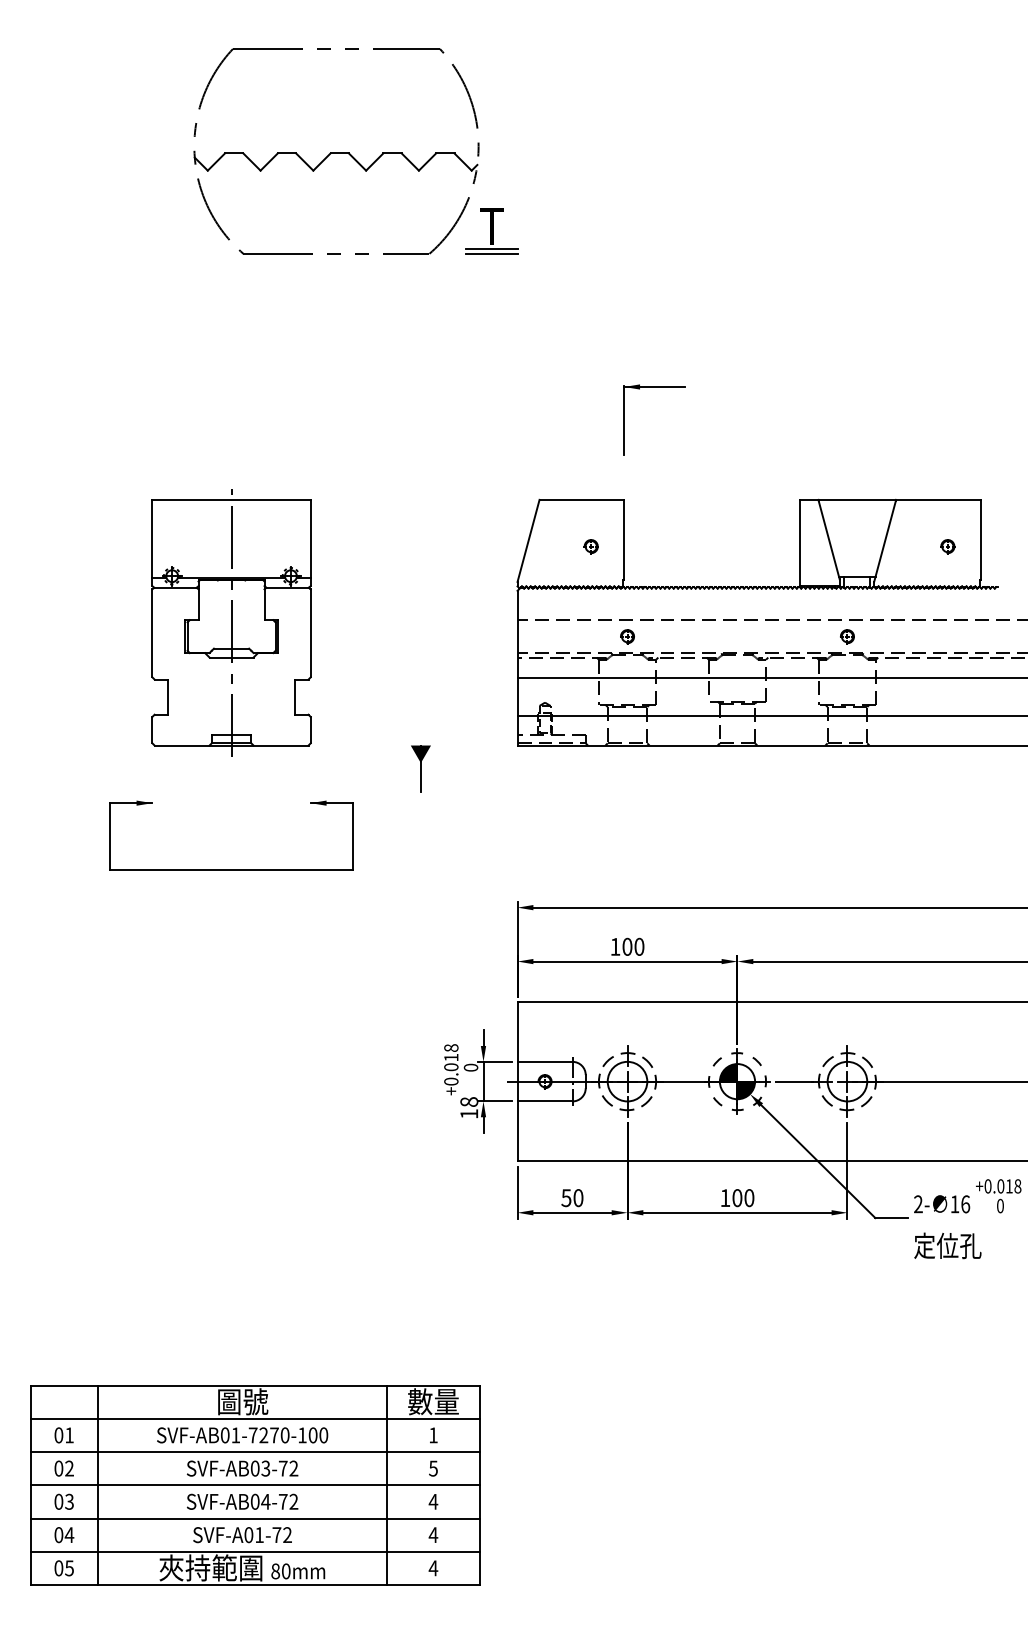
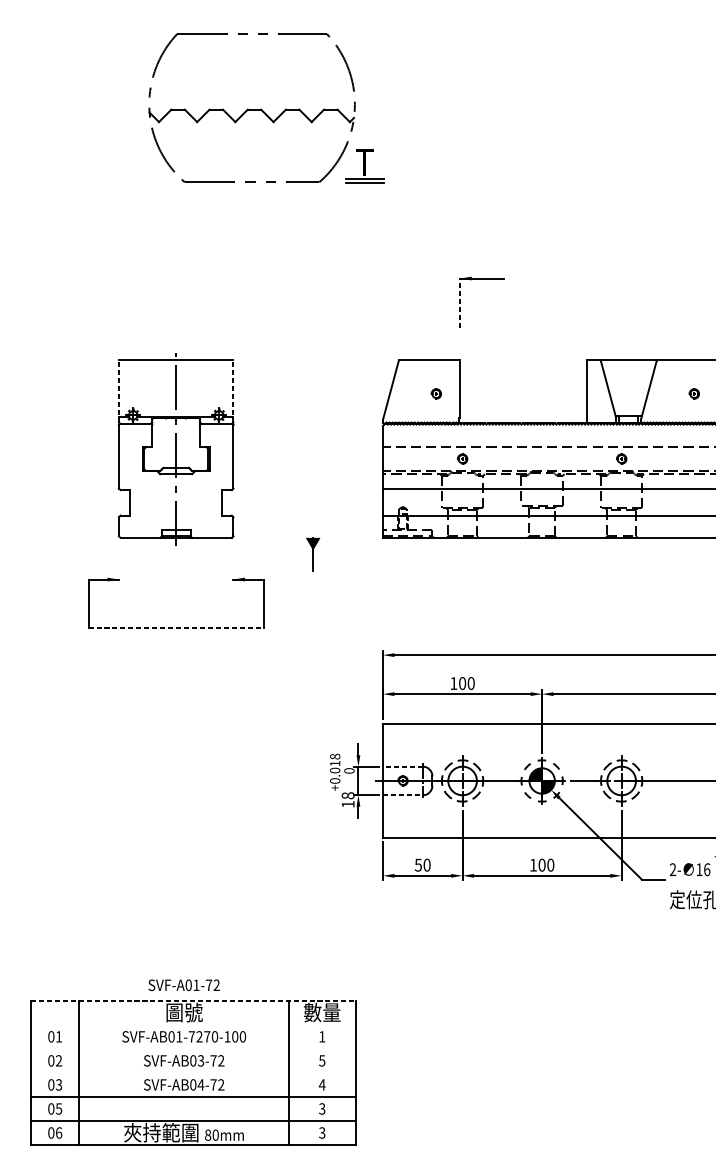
line: (624, 420) -> (460, 302), solid -> dashed
line: (152, 542) -> (119, 391), solid -> dashed
line: (310, 542) -> (233, 391), solid -> dashed
line: (232, 869) -> (176, 627), solid -> dashed
line: (544, 1061) -> (402, 766), solid -> dashed
line: (545, 1101) -> (403, 795), solid -> dashed
line: (255, 1385) -> (193, 1000), solid -> dashed
line: (254, 1418) -> (192, 1024), removed
line: (254, 1452) -> (192, 1049), removed
line: (254, 1485) -> (192, 1073), removed
text: (69, 1535) -> (58, 1109), 04 -> 05
text: (242, 1535) -> (184, 985), moved
text: (433, 1535) -> (322, 1109), 4 -> 3
text: (69, 1568) -> (58, 1133), 05 -> 06
text: (433, 1568) -> (322, 1133), 4 -> 3

